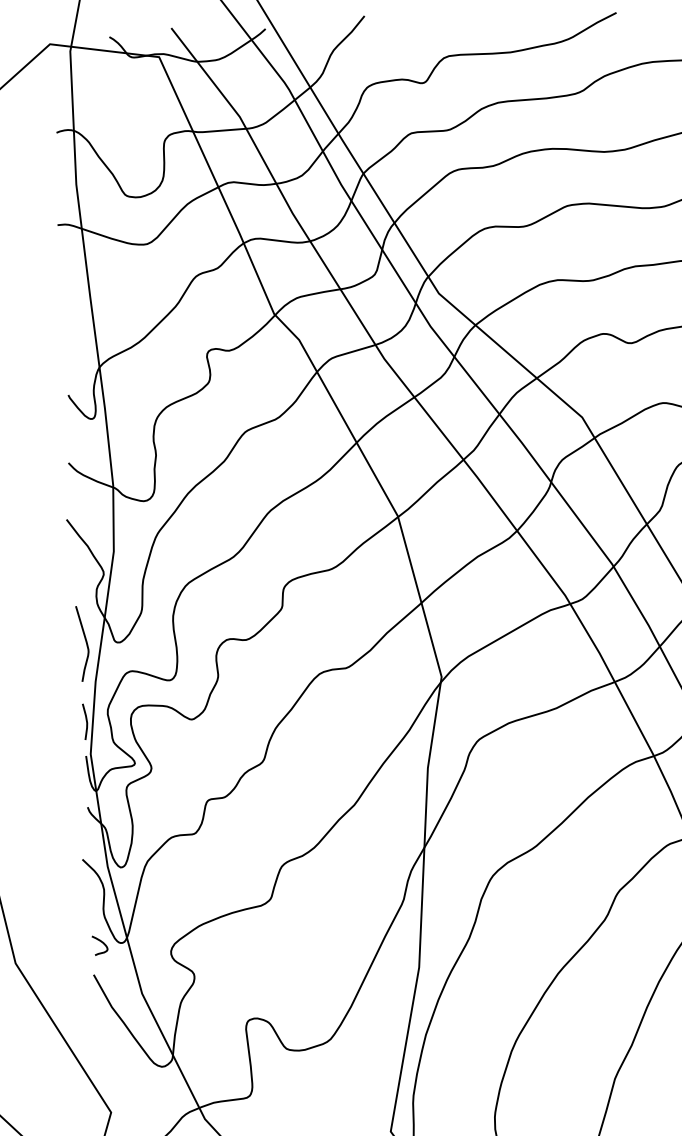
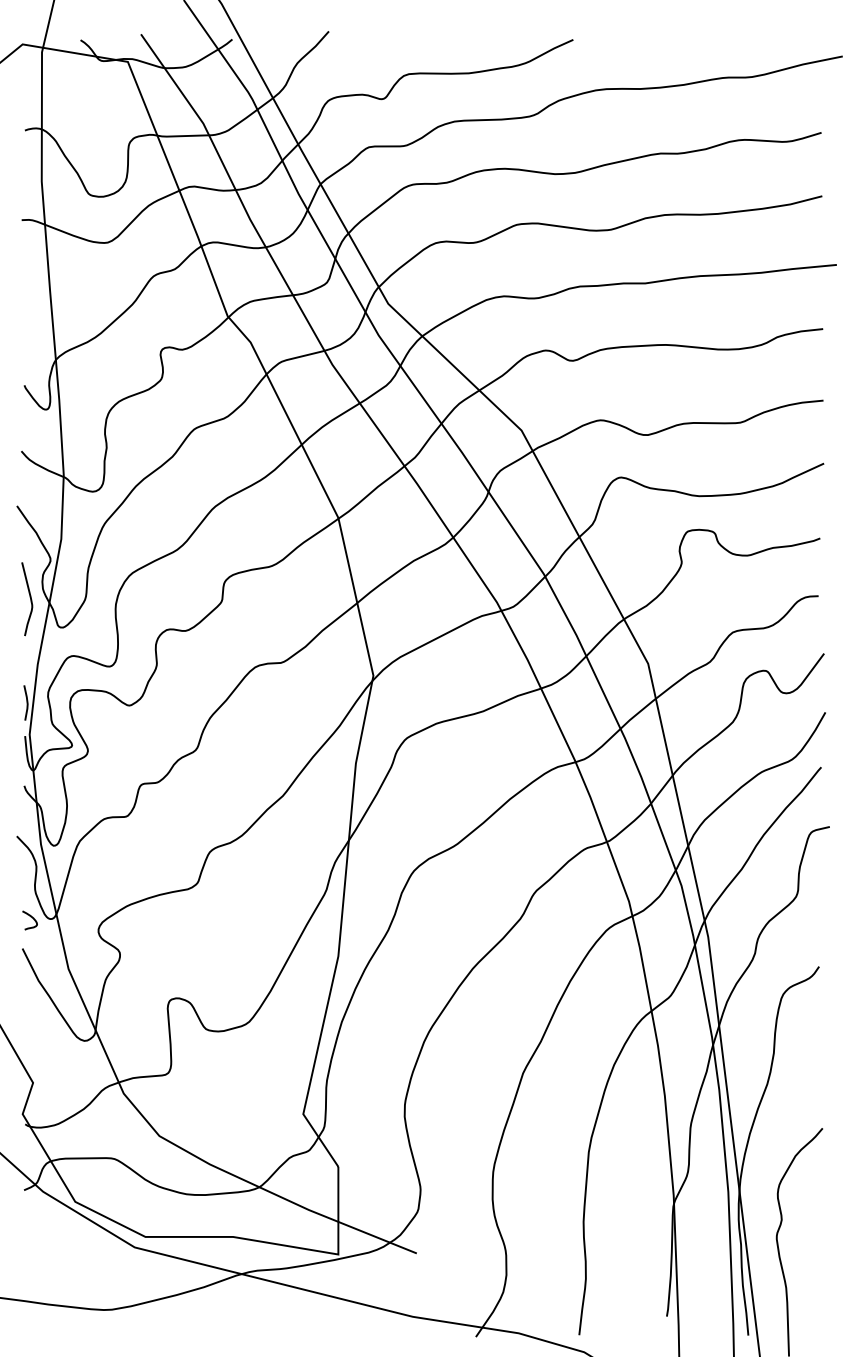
curve: (85, 641) -> (29, 597), moved

